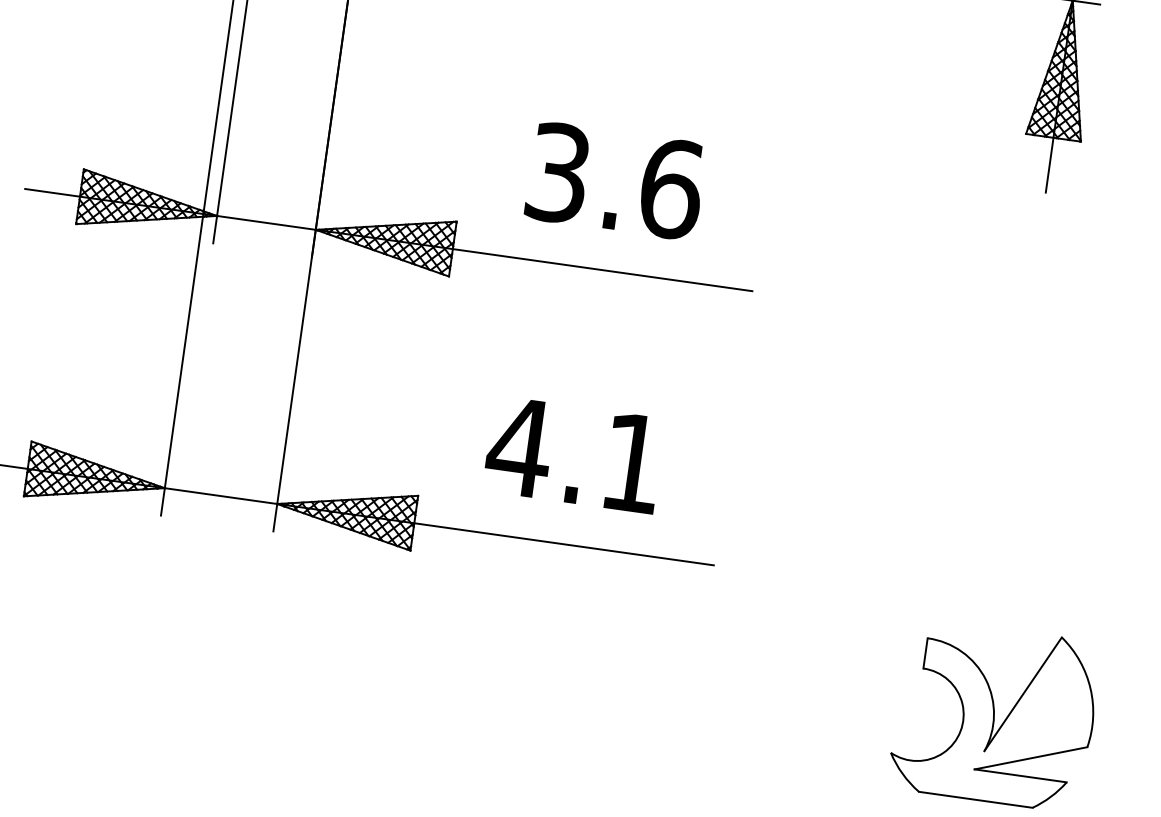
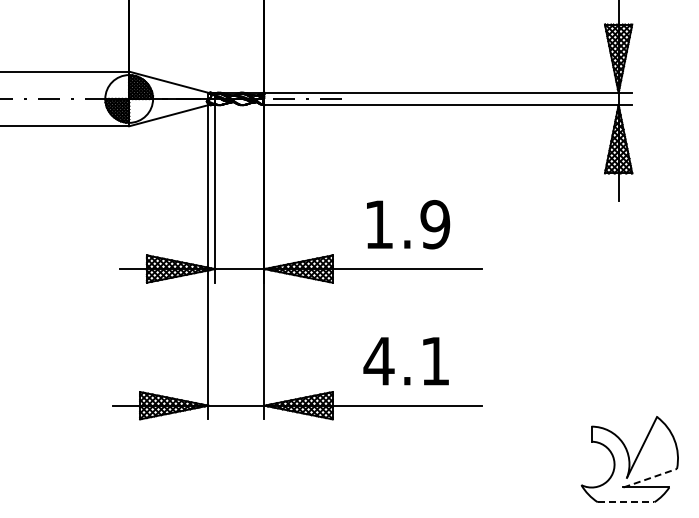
text: (615, 180) -> (407, 224), 3.6 -> 1.9
line: (1031, 758) -> (650, 478), solid -> dashed
line: (976, 800) -> (626, 502), solid -> dashed

